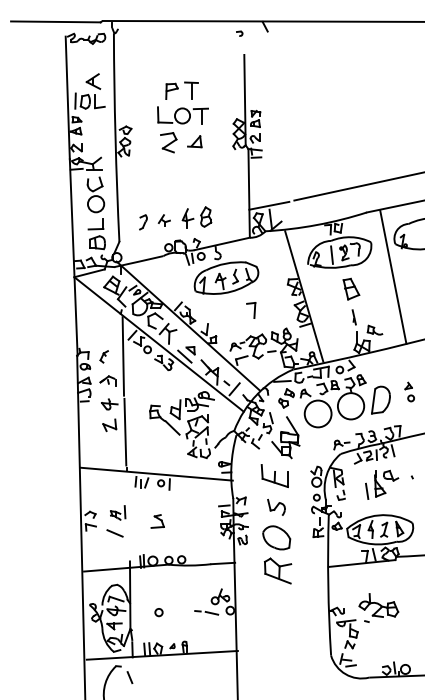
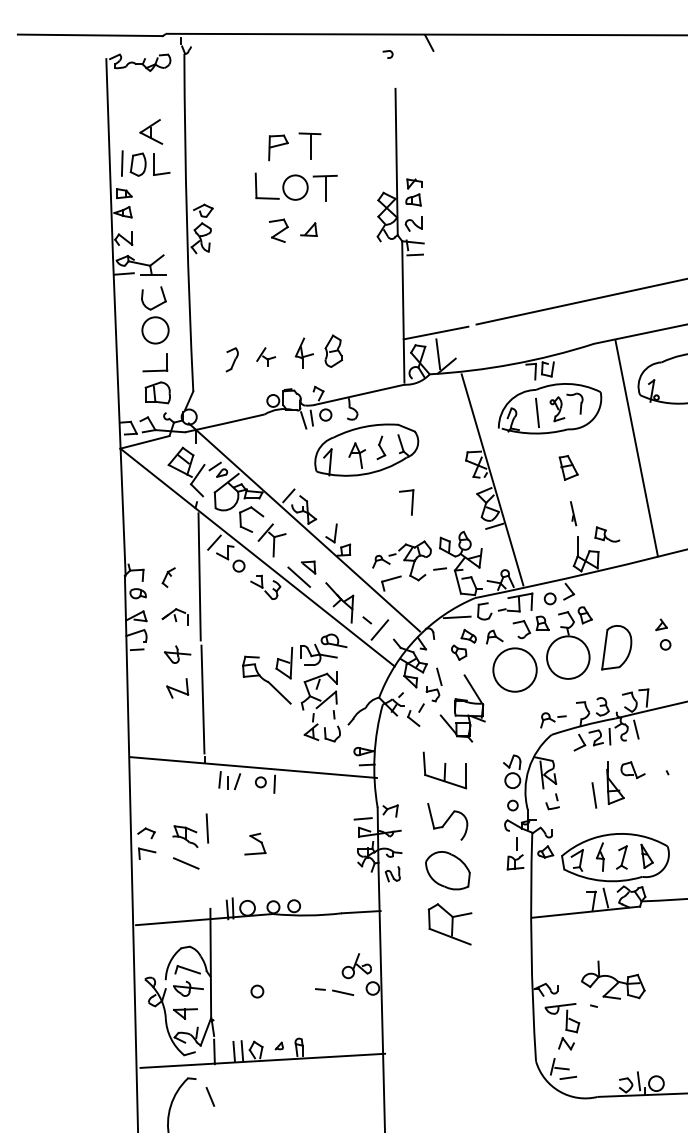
part: (180, 142) -> (292, 230), size x0.71
part: (350, 288) -> (567, 466), size x0.71
part: (276, 507) -> (447, 821), size x1.43
part: (117, 512) -> (190, 829), size x1.43

